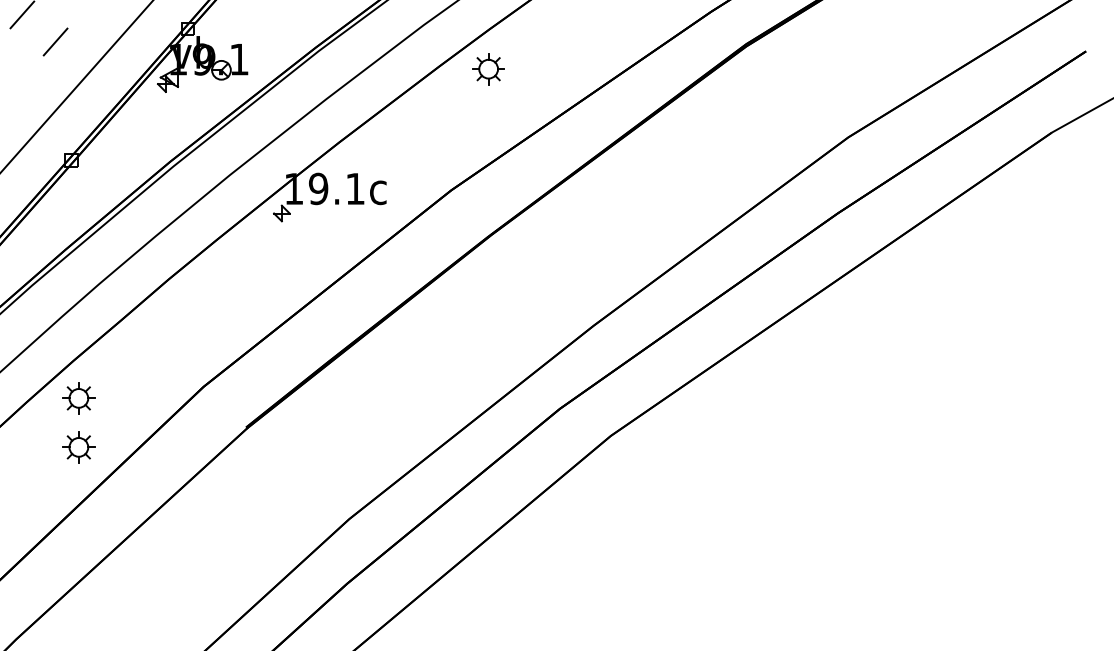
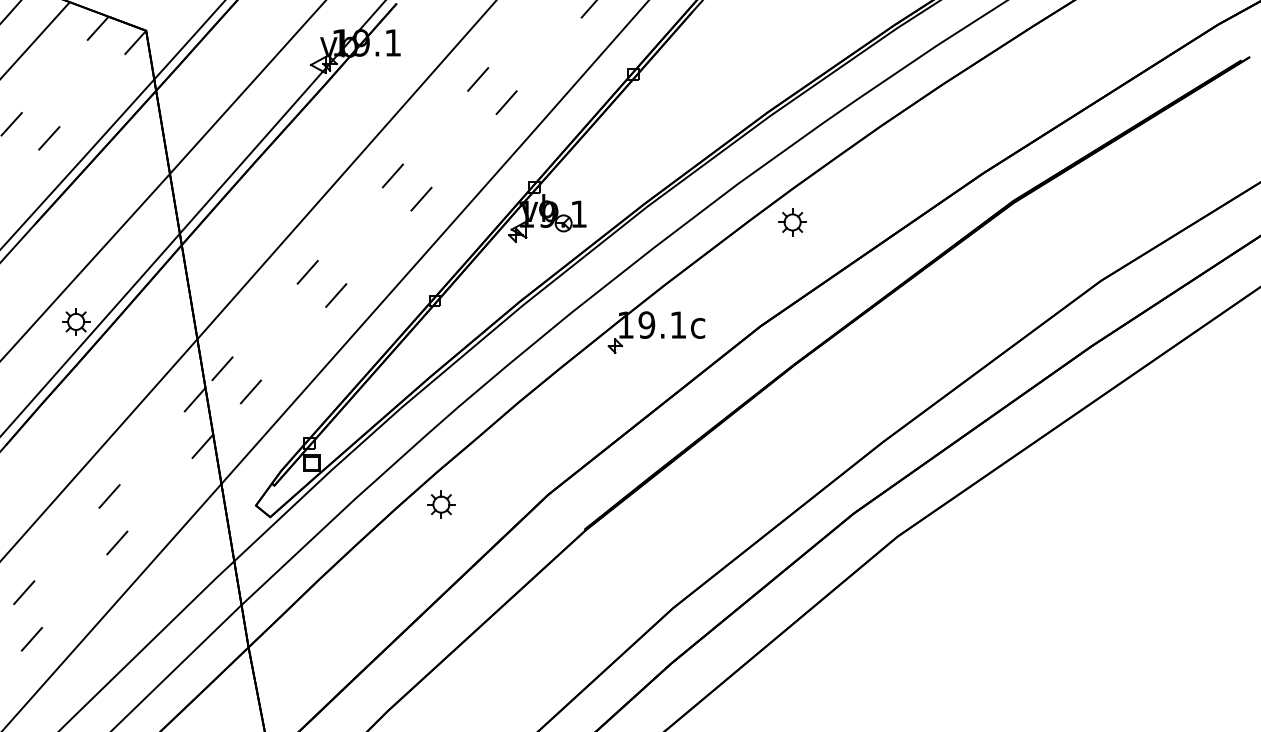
part: (78, 447) -> (441, 546), removed

